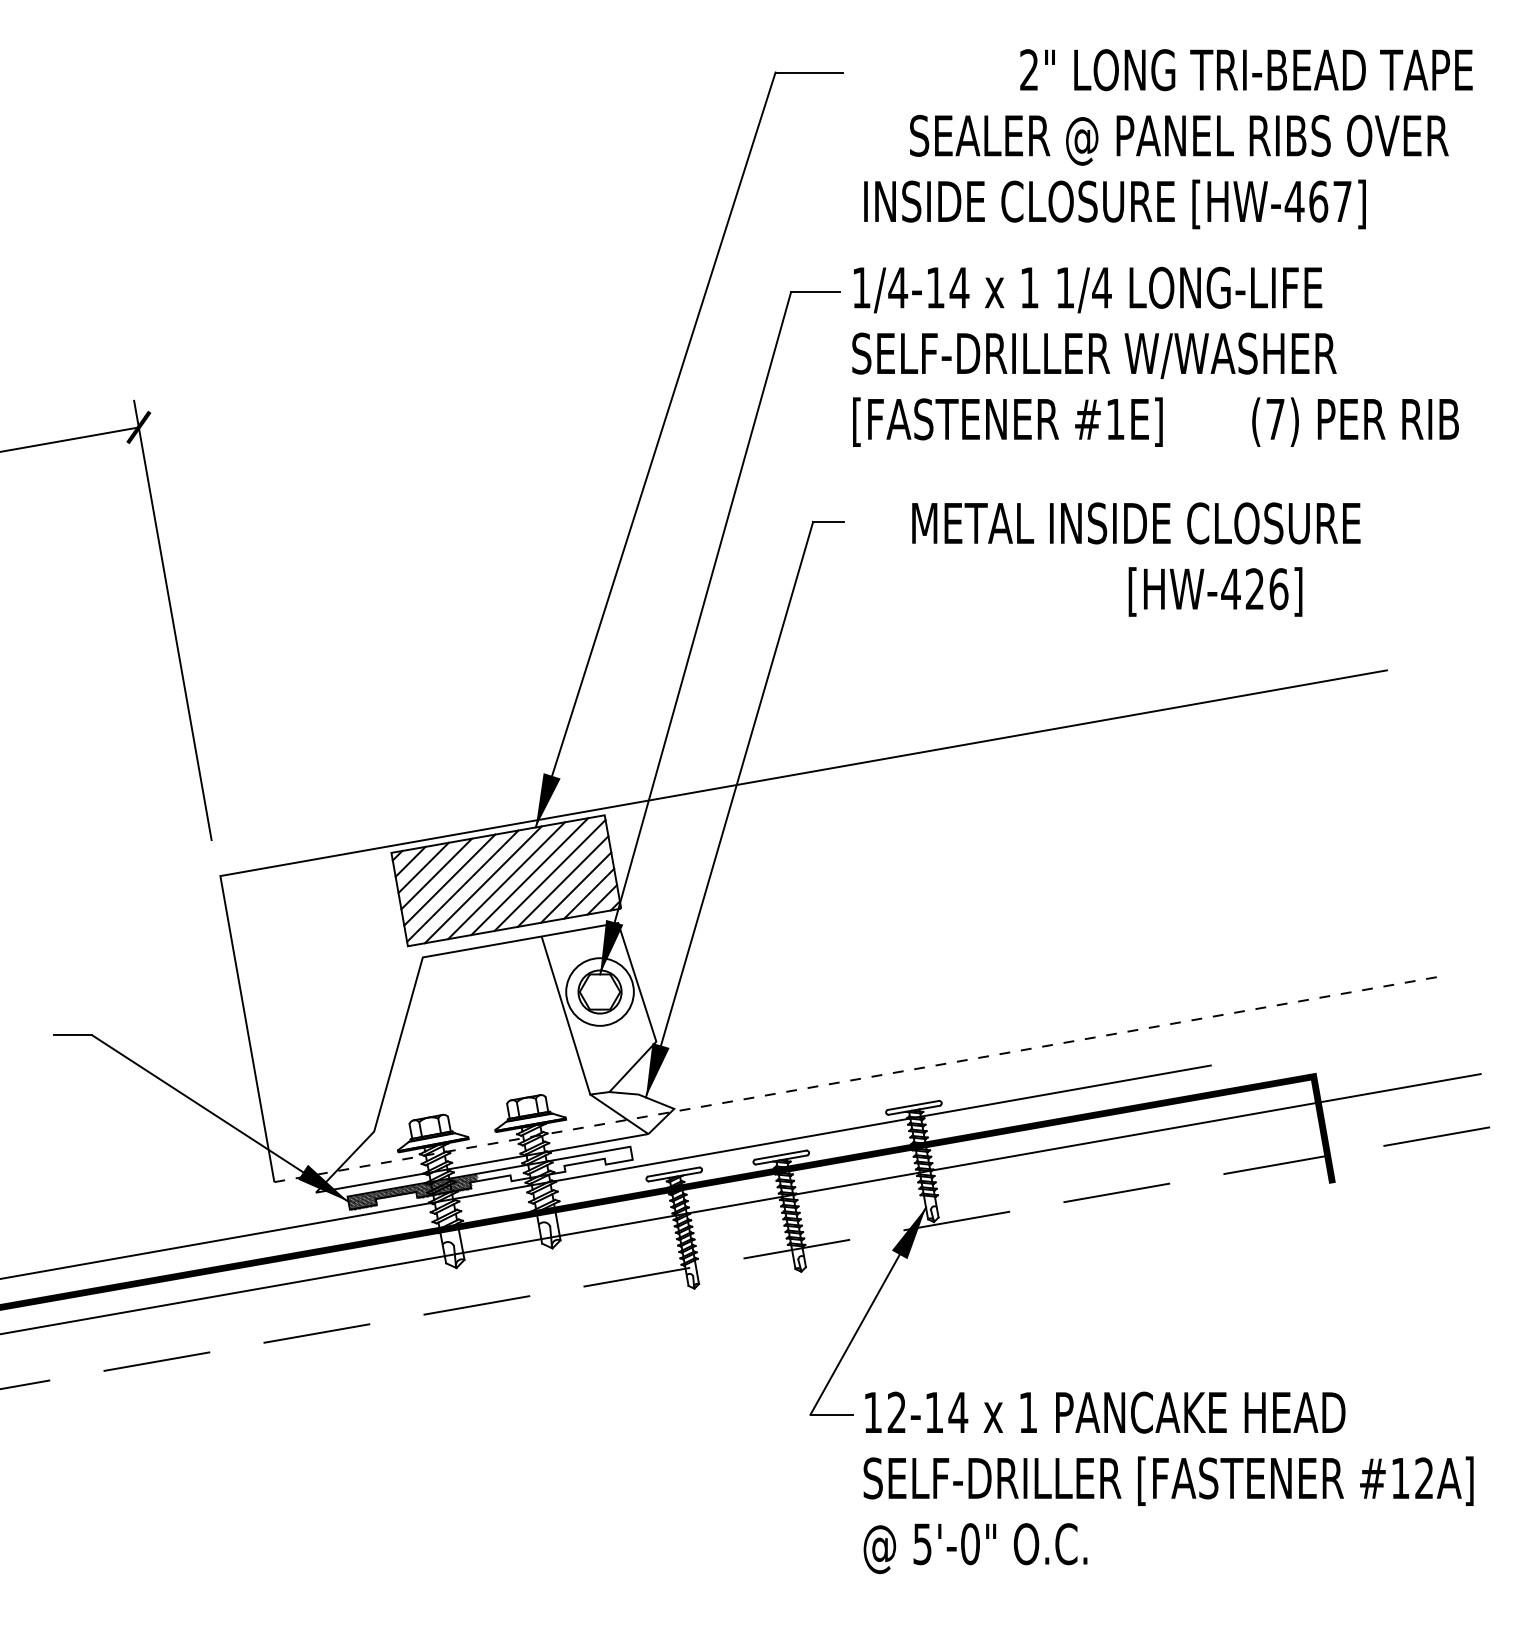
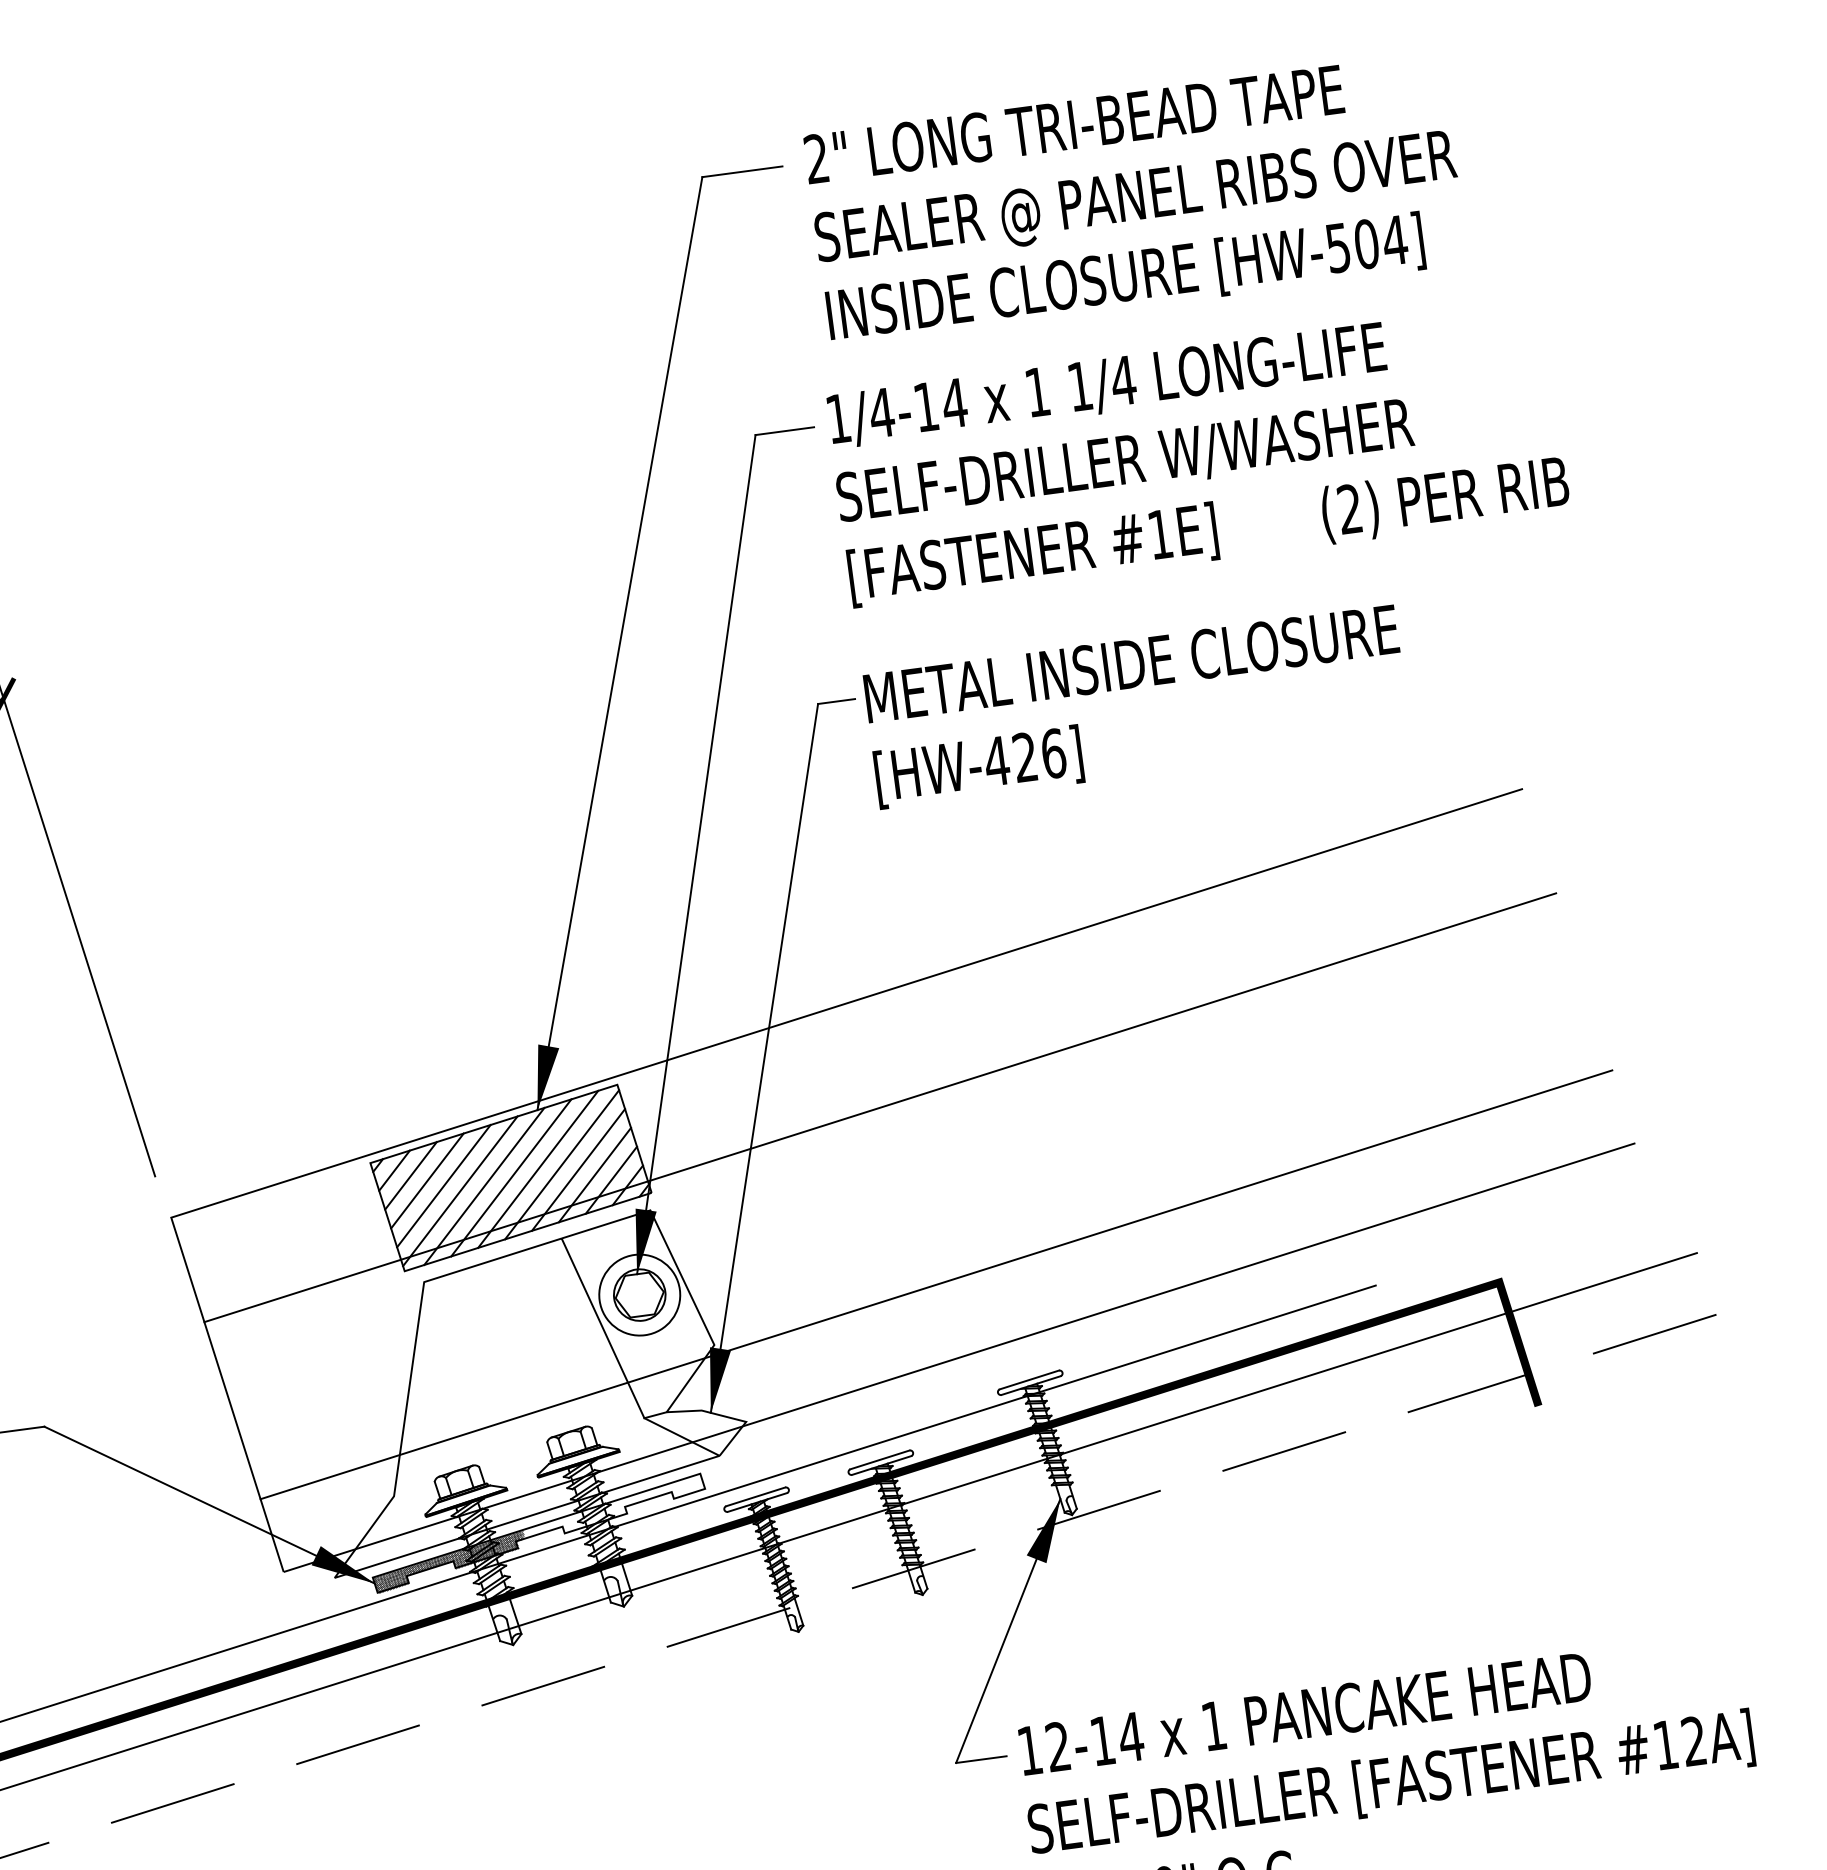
text: (1246, 70) -> (1074, 125), moved
text: (1179, 139) -> (1136, 200), moved
text: (1318, 201) -> (1366, 244), [HW-467] -> [HW-504]
text: (1275, 418) -> (1349, 508), (7) -> (2)
text: (1136, 523) -> (1131, 664), moved
text: (1215, 591) -> (978, 766), moved
line: (819, 863) -> (879, 1107), added
line: (846, 1016) -> (935, 1285), added
line: (858, 1079) -> (960, 1357), dashed -> solid

